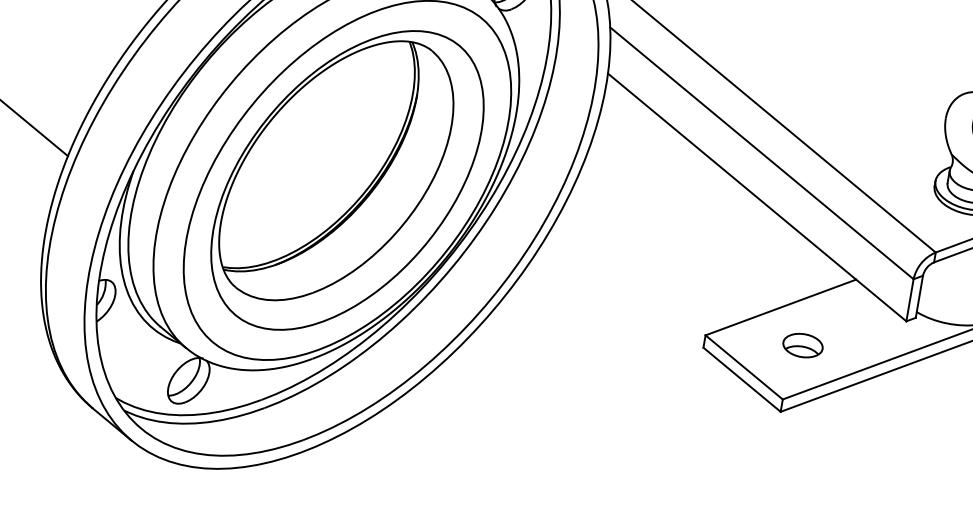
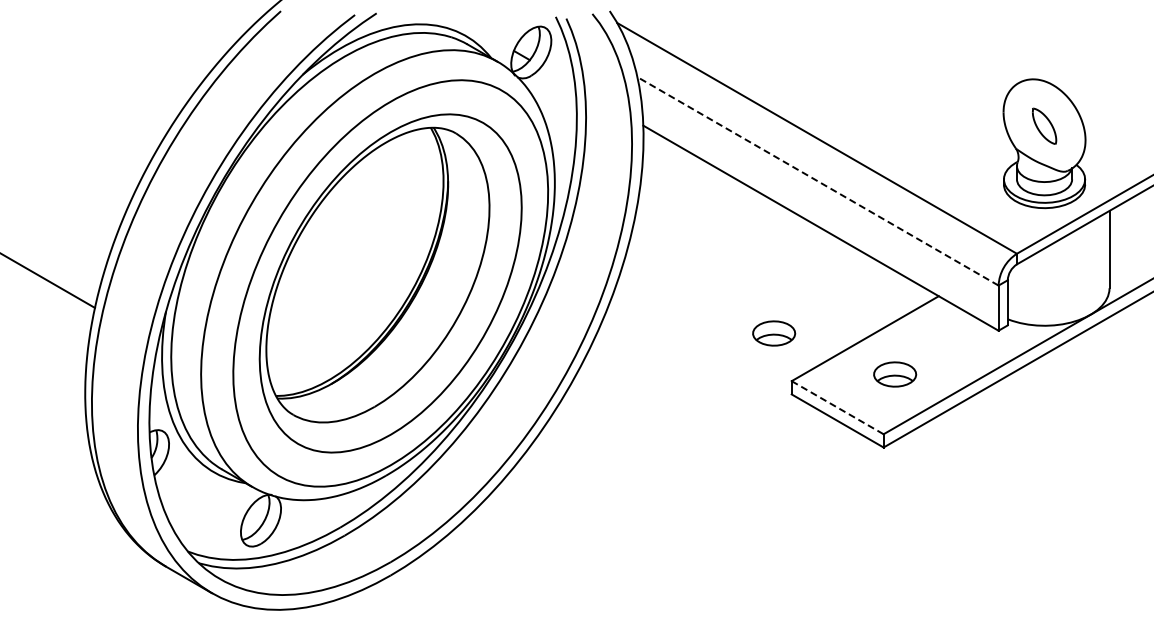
line: (761, 153) -> (817, 181), solid -> dashed
part: (697, 288) -> (774, 333), added
line: (744, 367) -> (838, 407), solid -> dashed

